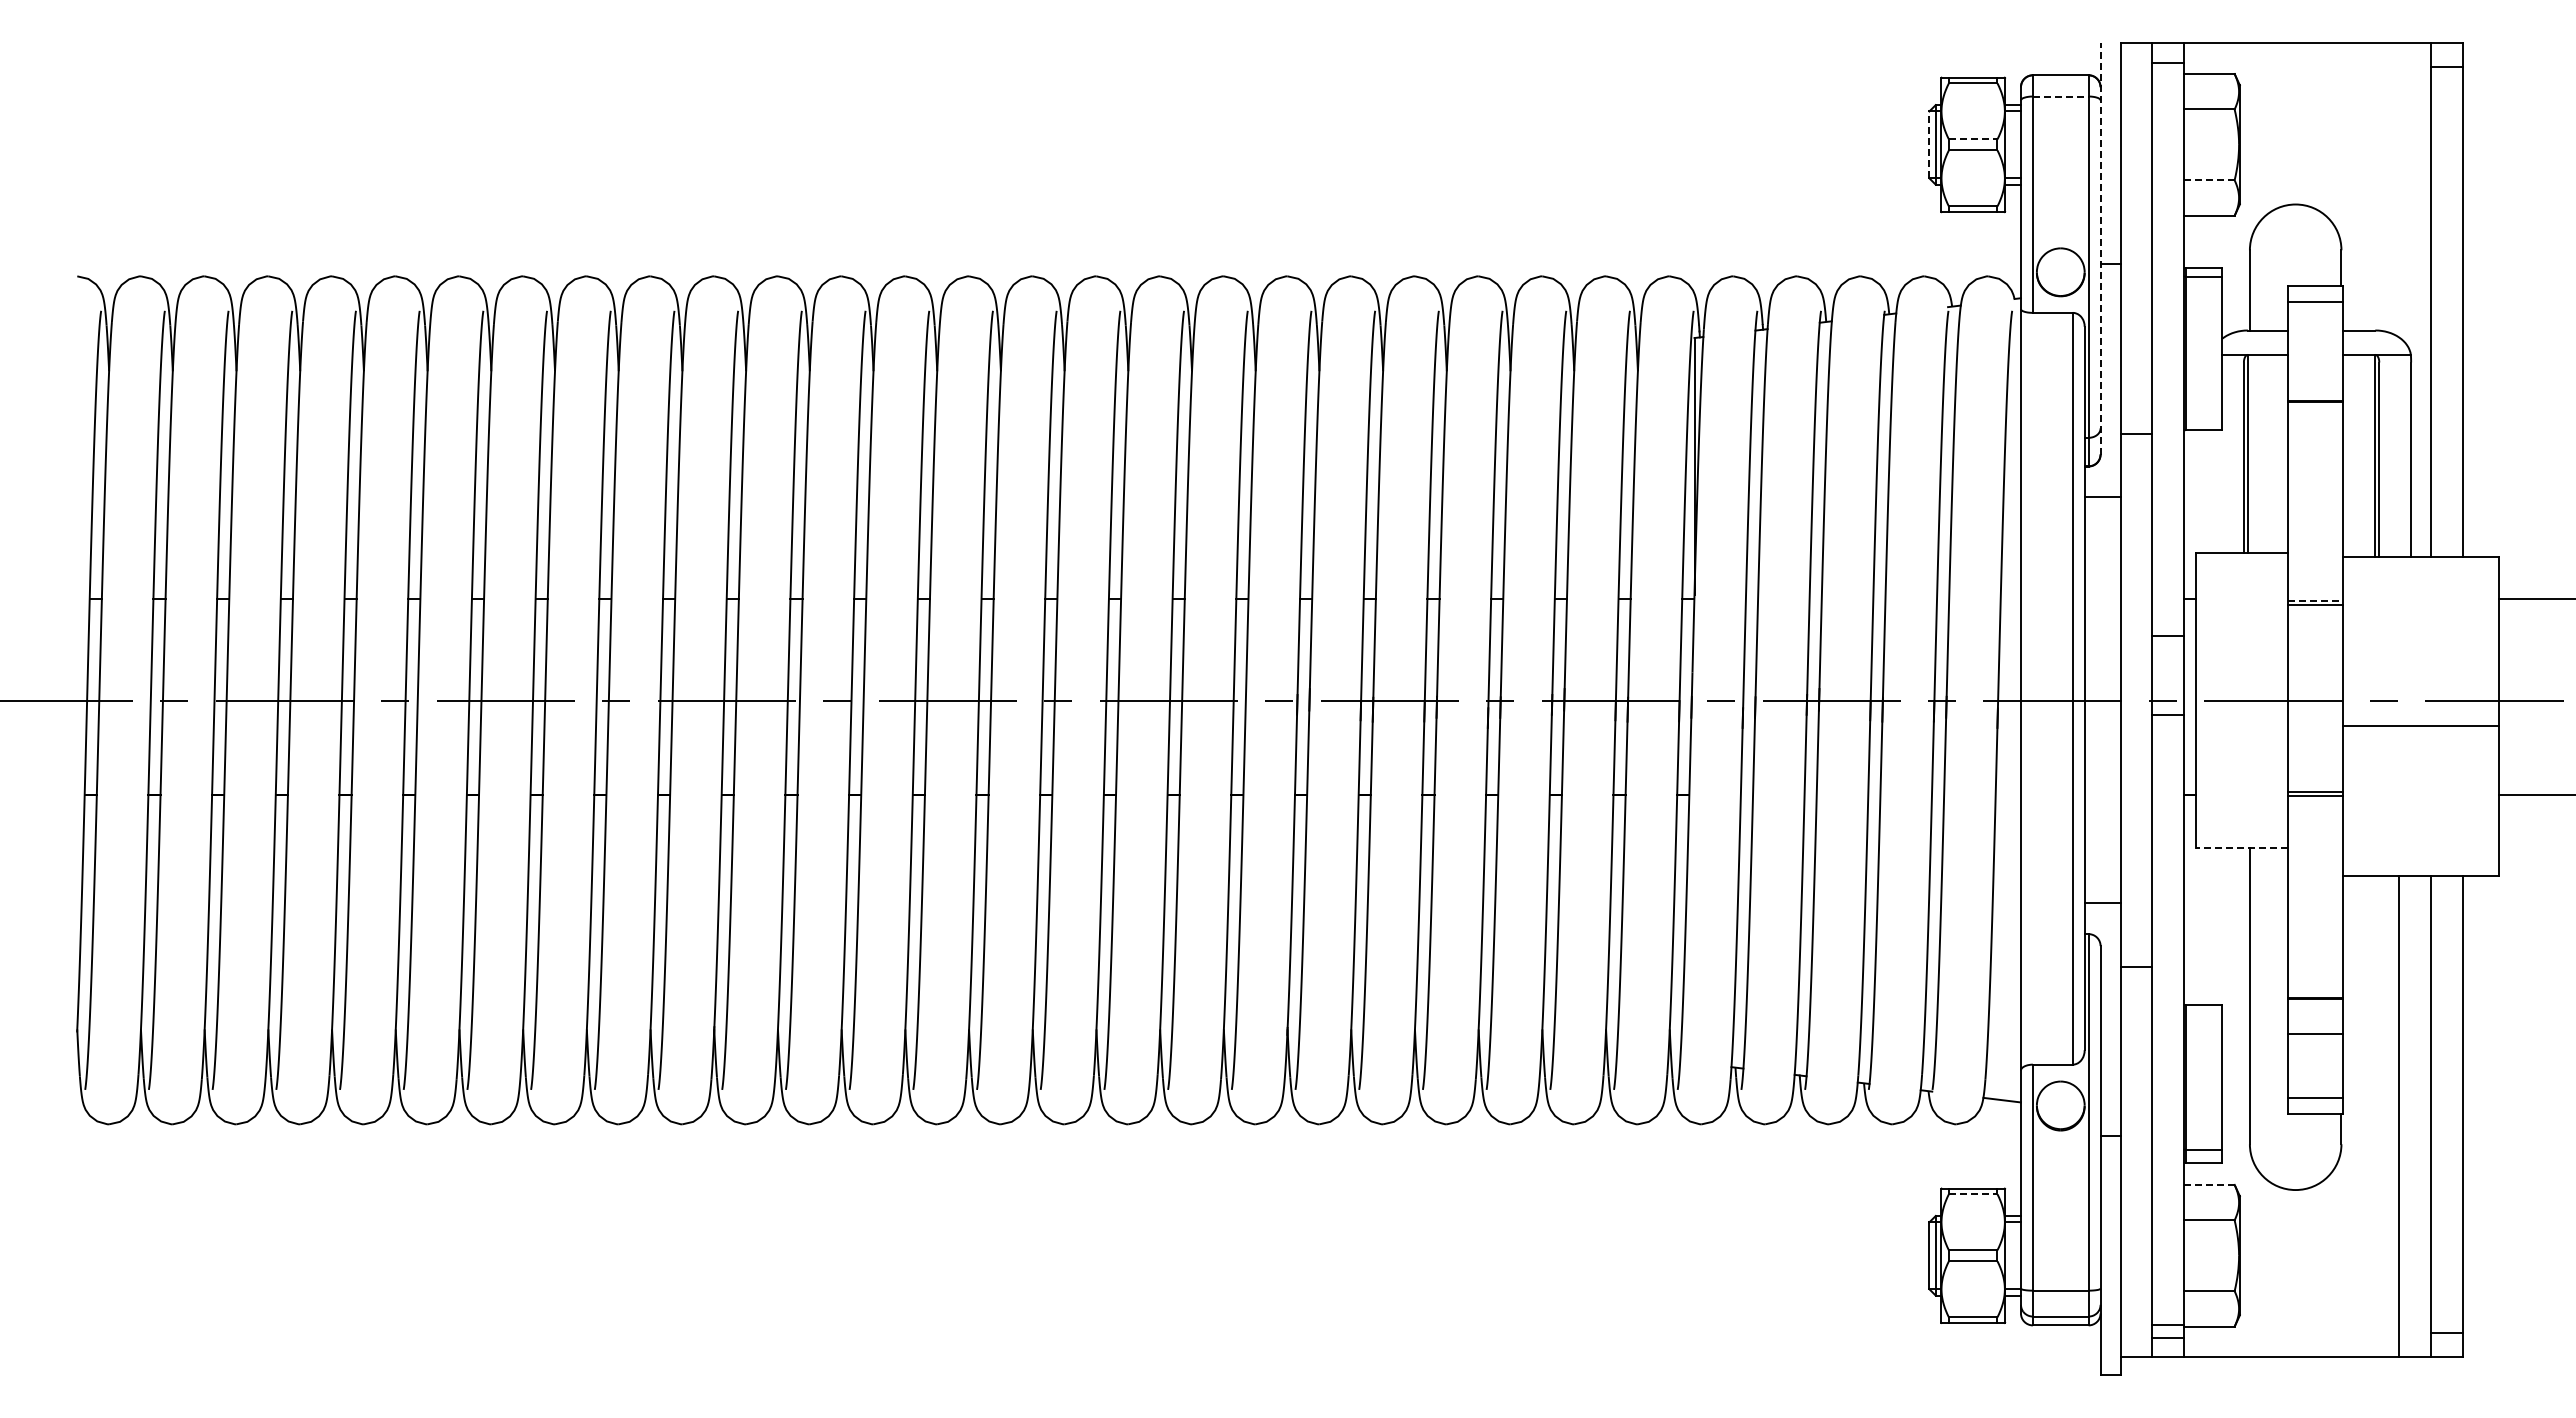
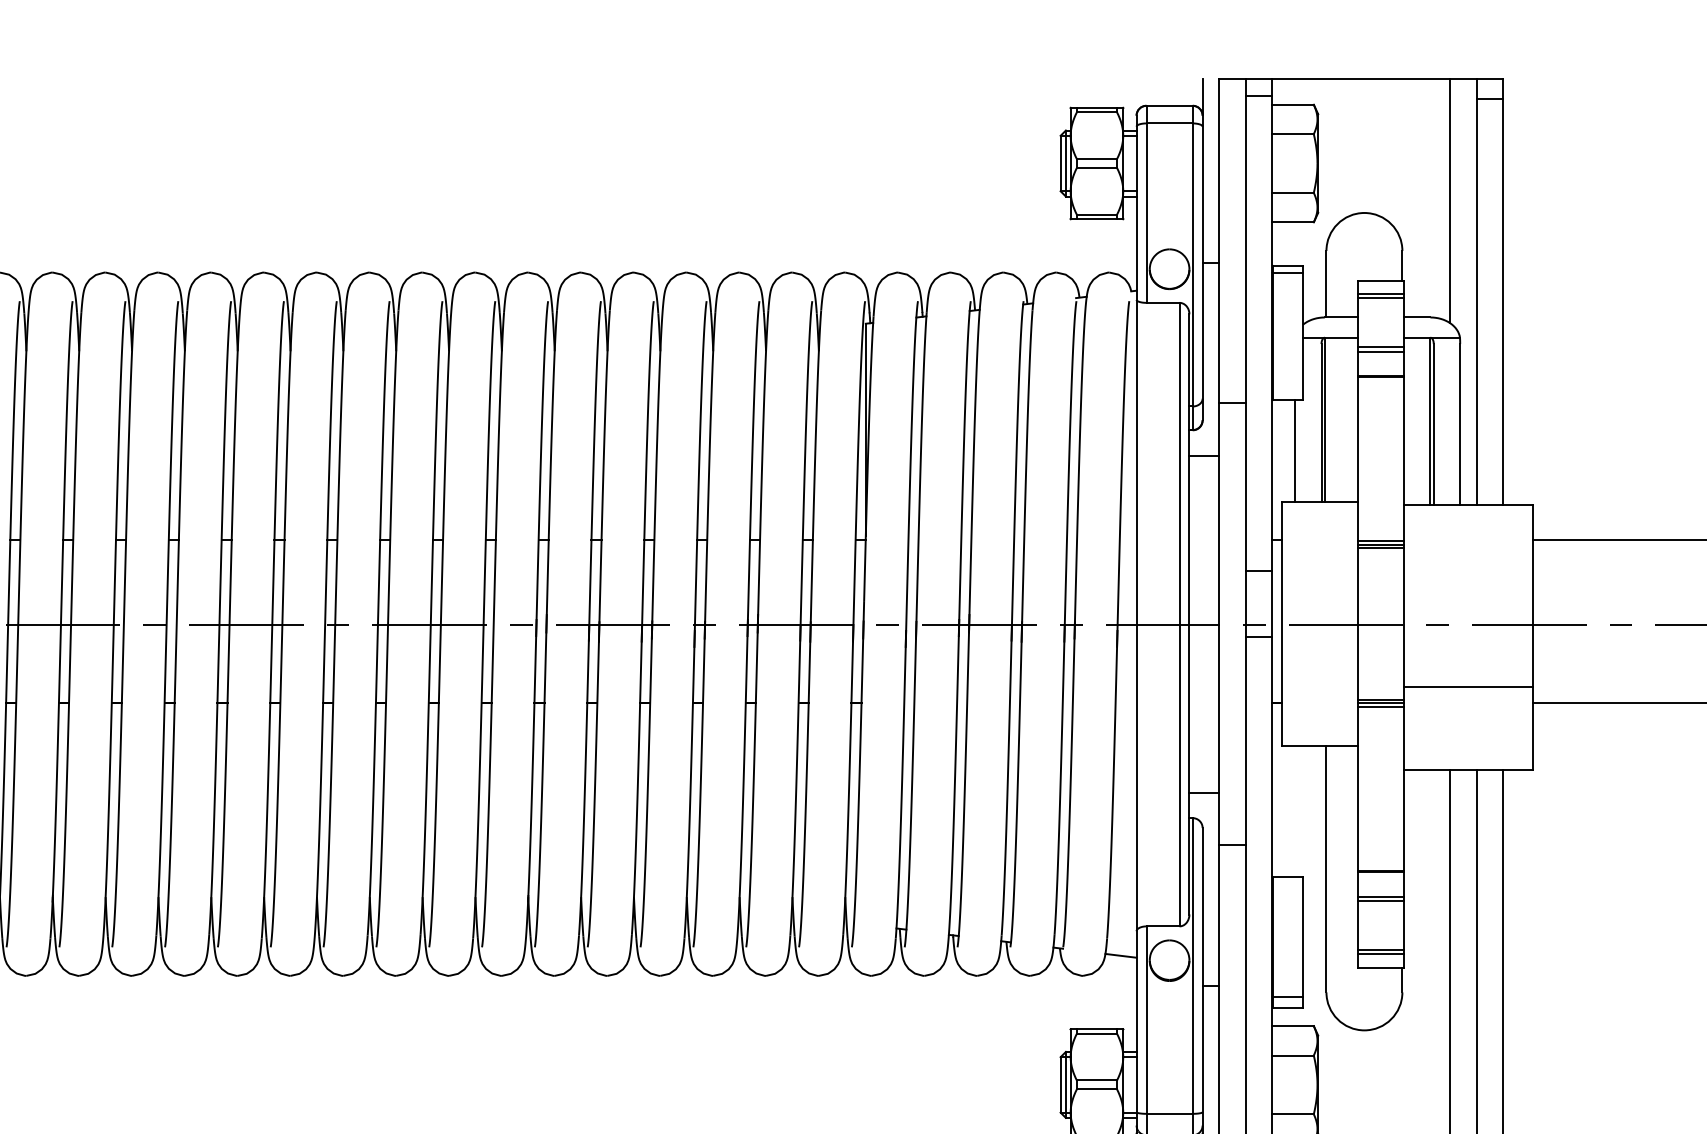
line: (2060, 96) -> (1169, 123), dashed -> solid
line: (1973, 139) -> (1097, 159), dashed -> solid
line: (1929, 144) -> (1060, 163), dashed -> solid
line: (2208, 180) -> (1292, 193), dashed -> solid
line: (2399, 190) -> (1450, 201), added
line: (2100, 248) -> (1202, 249), dashed -> solid
line: (2315, 307) -> (1380, 298), added
line: (2315, 366) -> (1380, 347), added
line: (2315, 371) -> (1380, 351), added
line: (2212, 491) -> (1295, 451), added
line: (2315, 600) -> (1380, 541), dashed -> solid
line: (2315, 608) -> (1380, 548), added
line: (2420, 726) -> (1467, 687), moved
line: (2315, 800) -> (1380, 707), added
line: (2241, 847) -> (1319, 746), dashed -> solid
line: (2315, 1028) -> (1380, 896), added
line: (2315, 1093) -> (1380, 950), added
line: (2208, 1184) -> (1292, 1025), dashed -> solid
line: (1973, 1194) -> (1097, 1034), dashed -> solid

